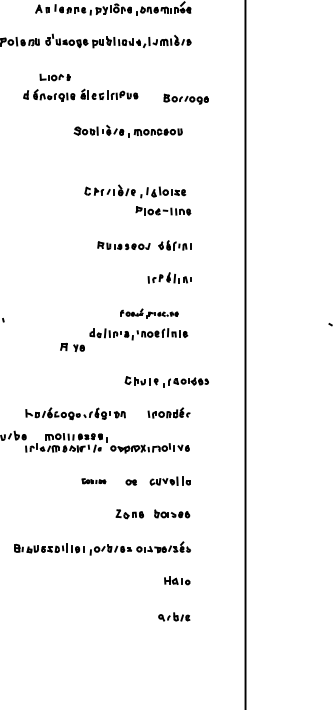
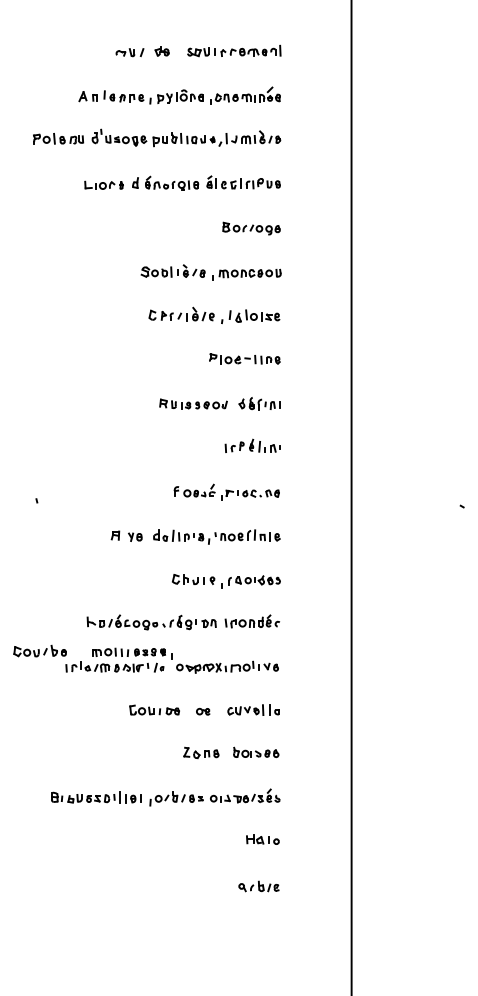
part: (80, 94) -> (206, 182), moved
part: (186, 99) -> (251, 228), moved
part: (127, 131) -> (210, 272), moved
part: (135, 190) -> (214, 314), moved
part: (149, 313) -> (226, 491), size x1.43
part: (138, 333) -> (216, 536), moved
part: (166, 382) -> (225, 581), moved
part: (75, 413) -> (151, 622), moved
part: (93, 480) -> (154, 709), size x1.67

